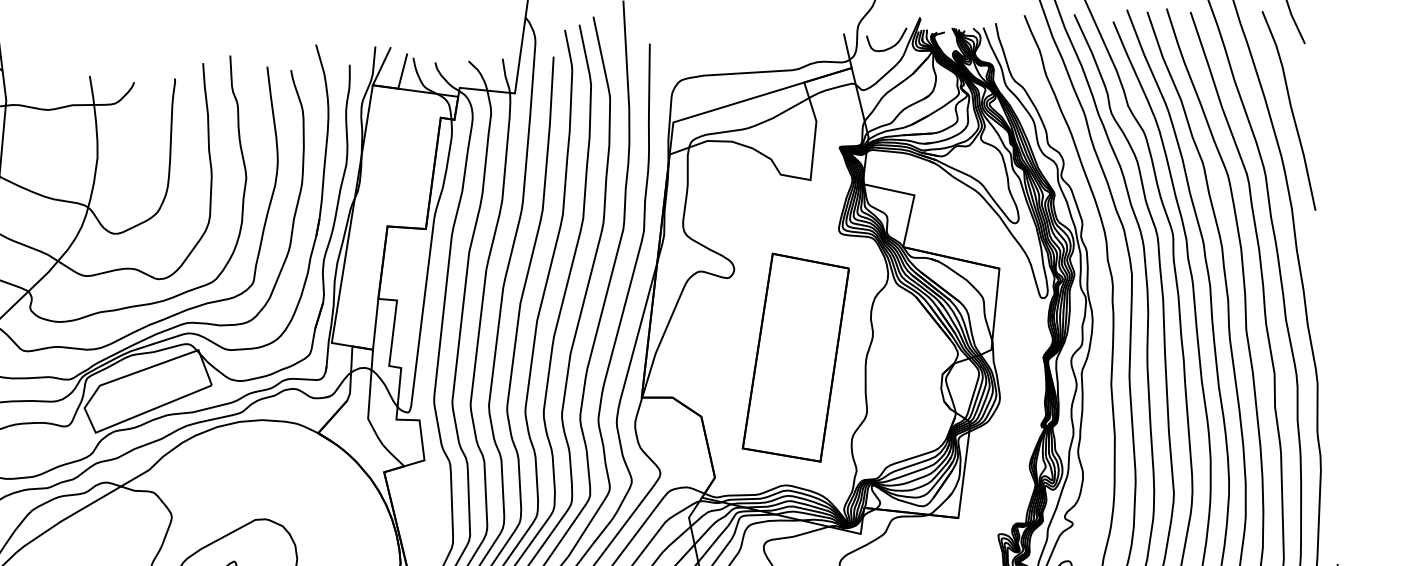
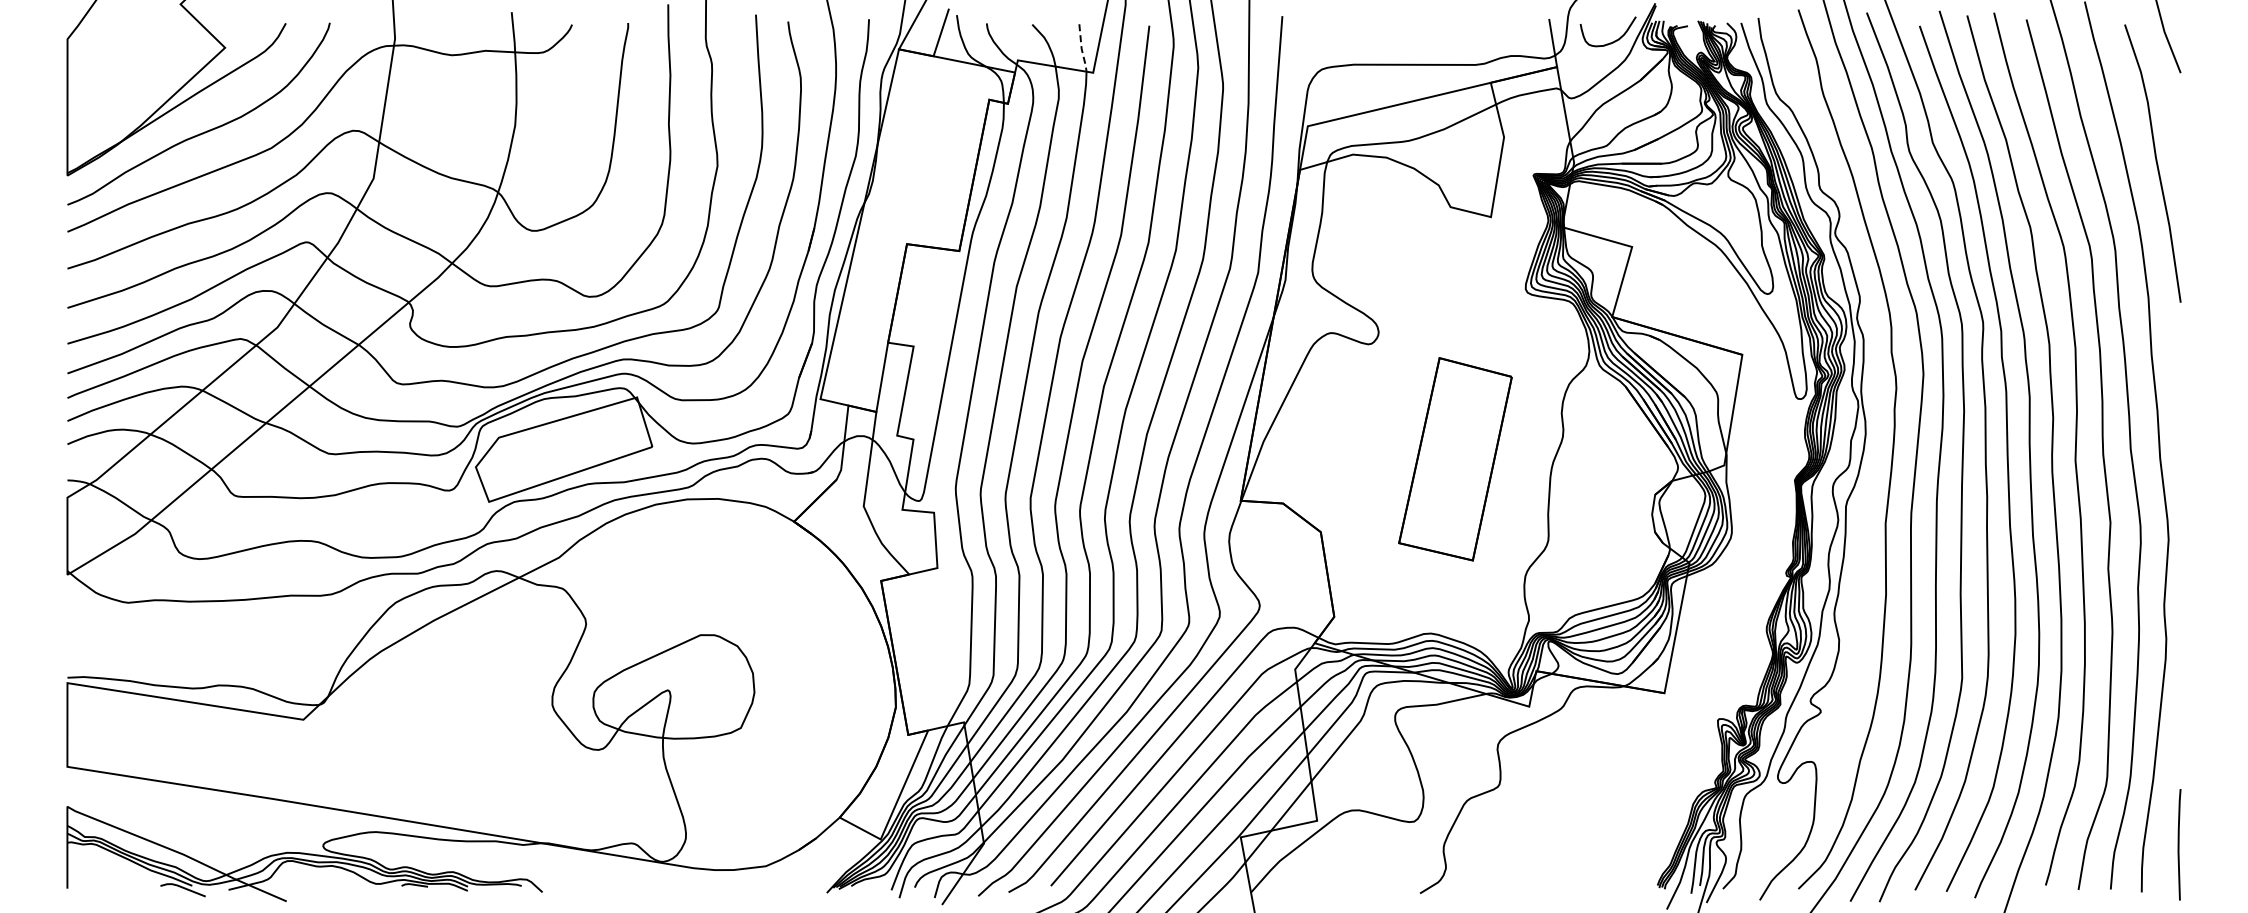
line: (505, 76) -> (1081, 48), solid -> dashed
part: (795, 357) -> (1455, 458), size x0.7

